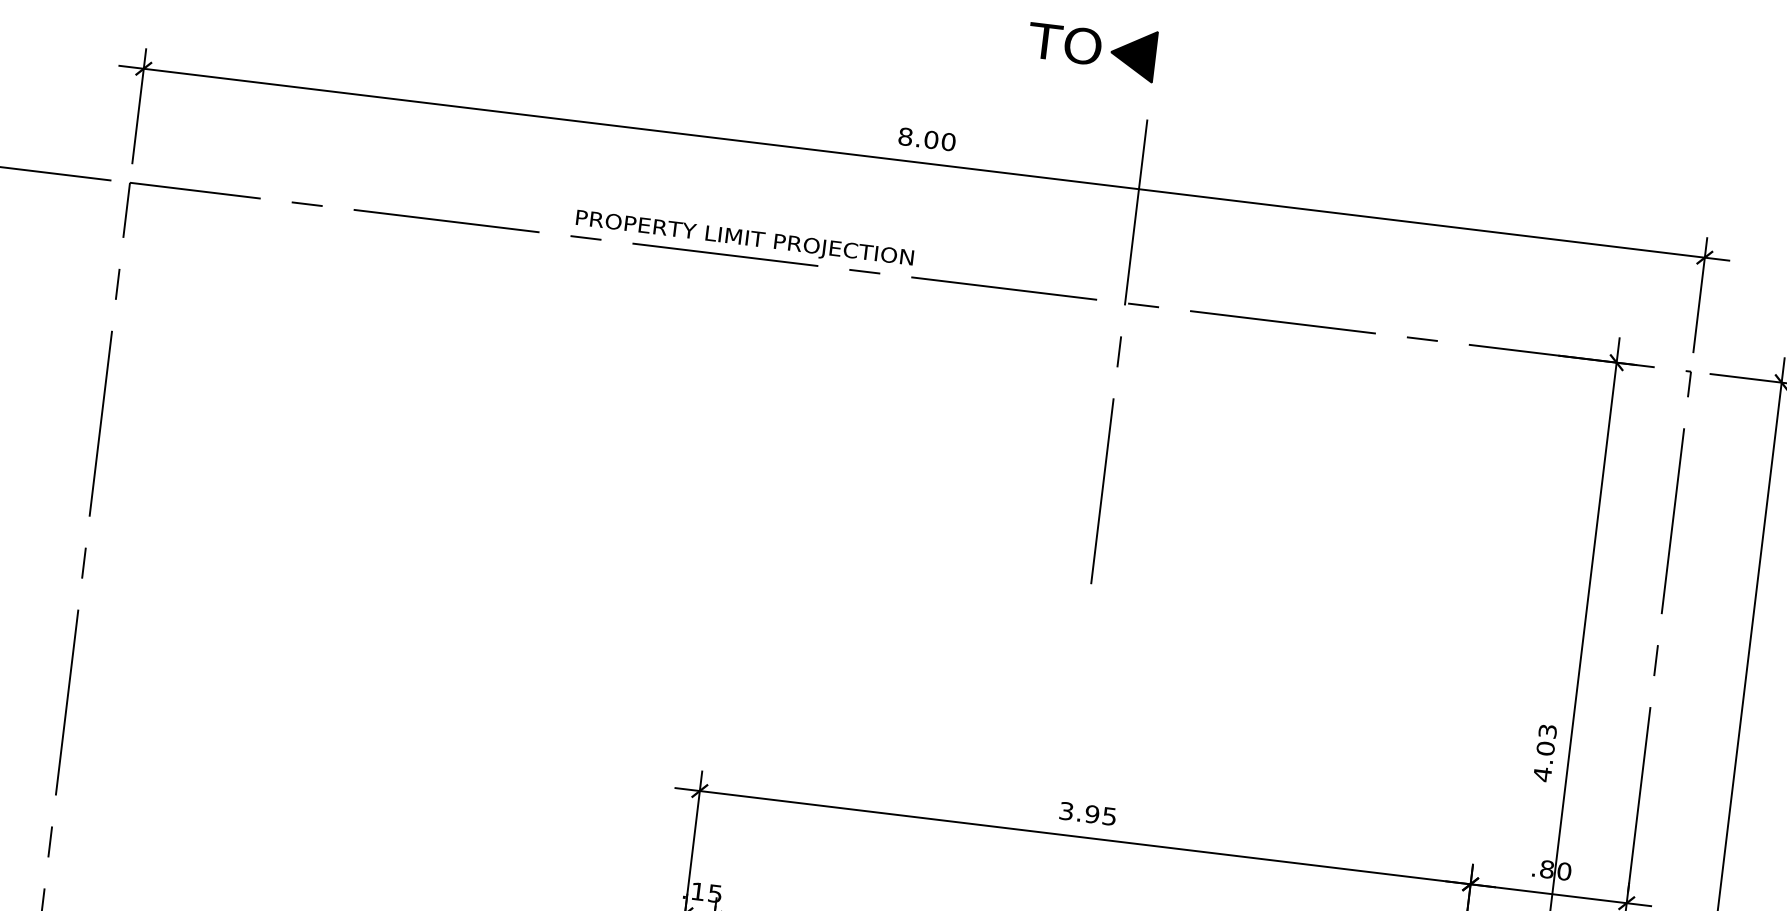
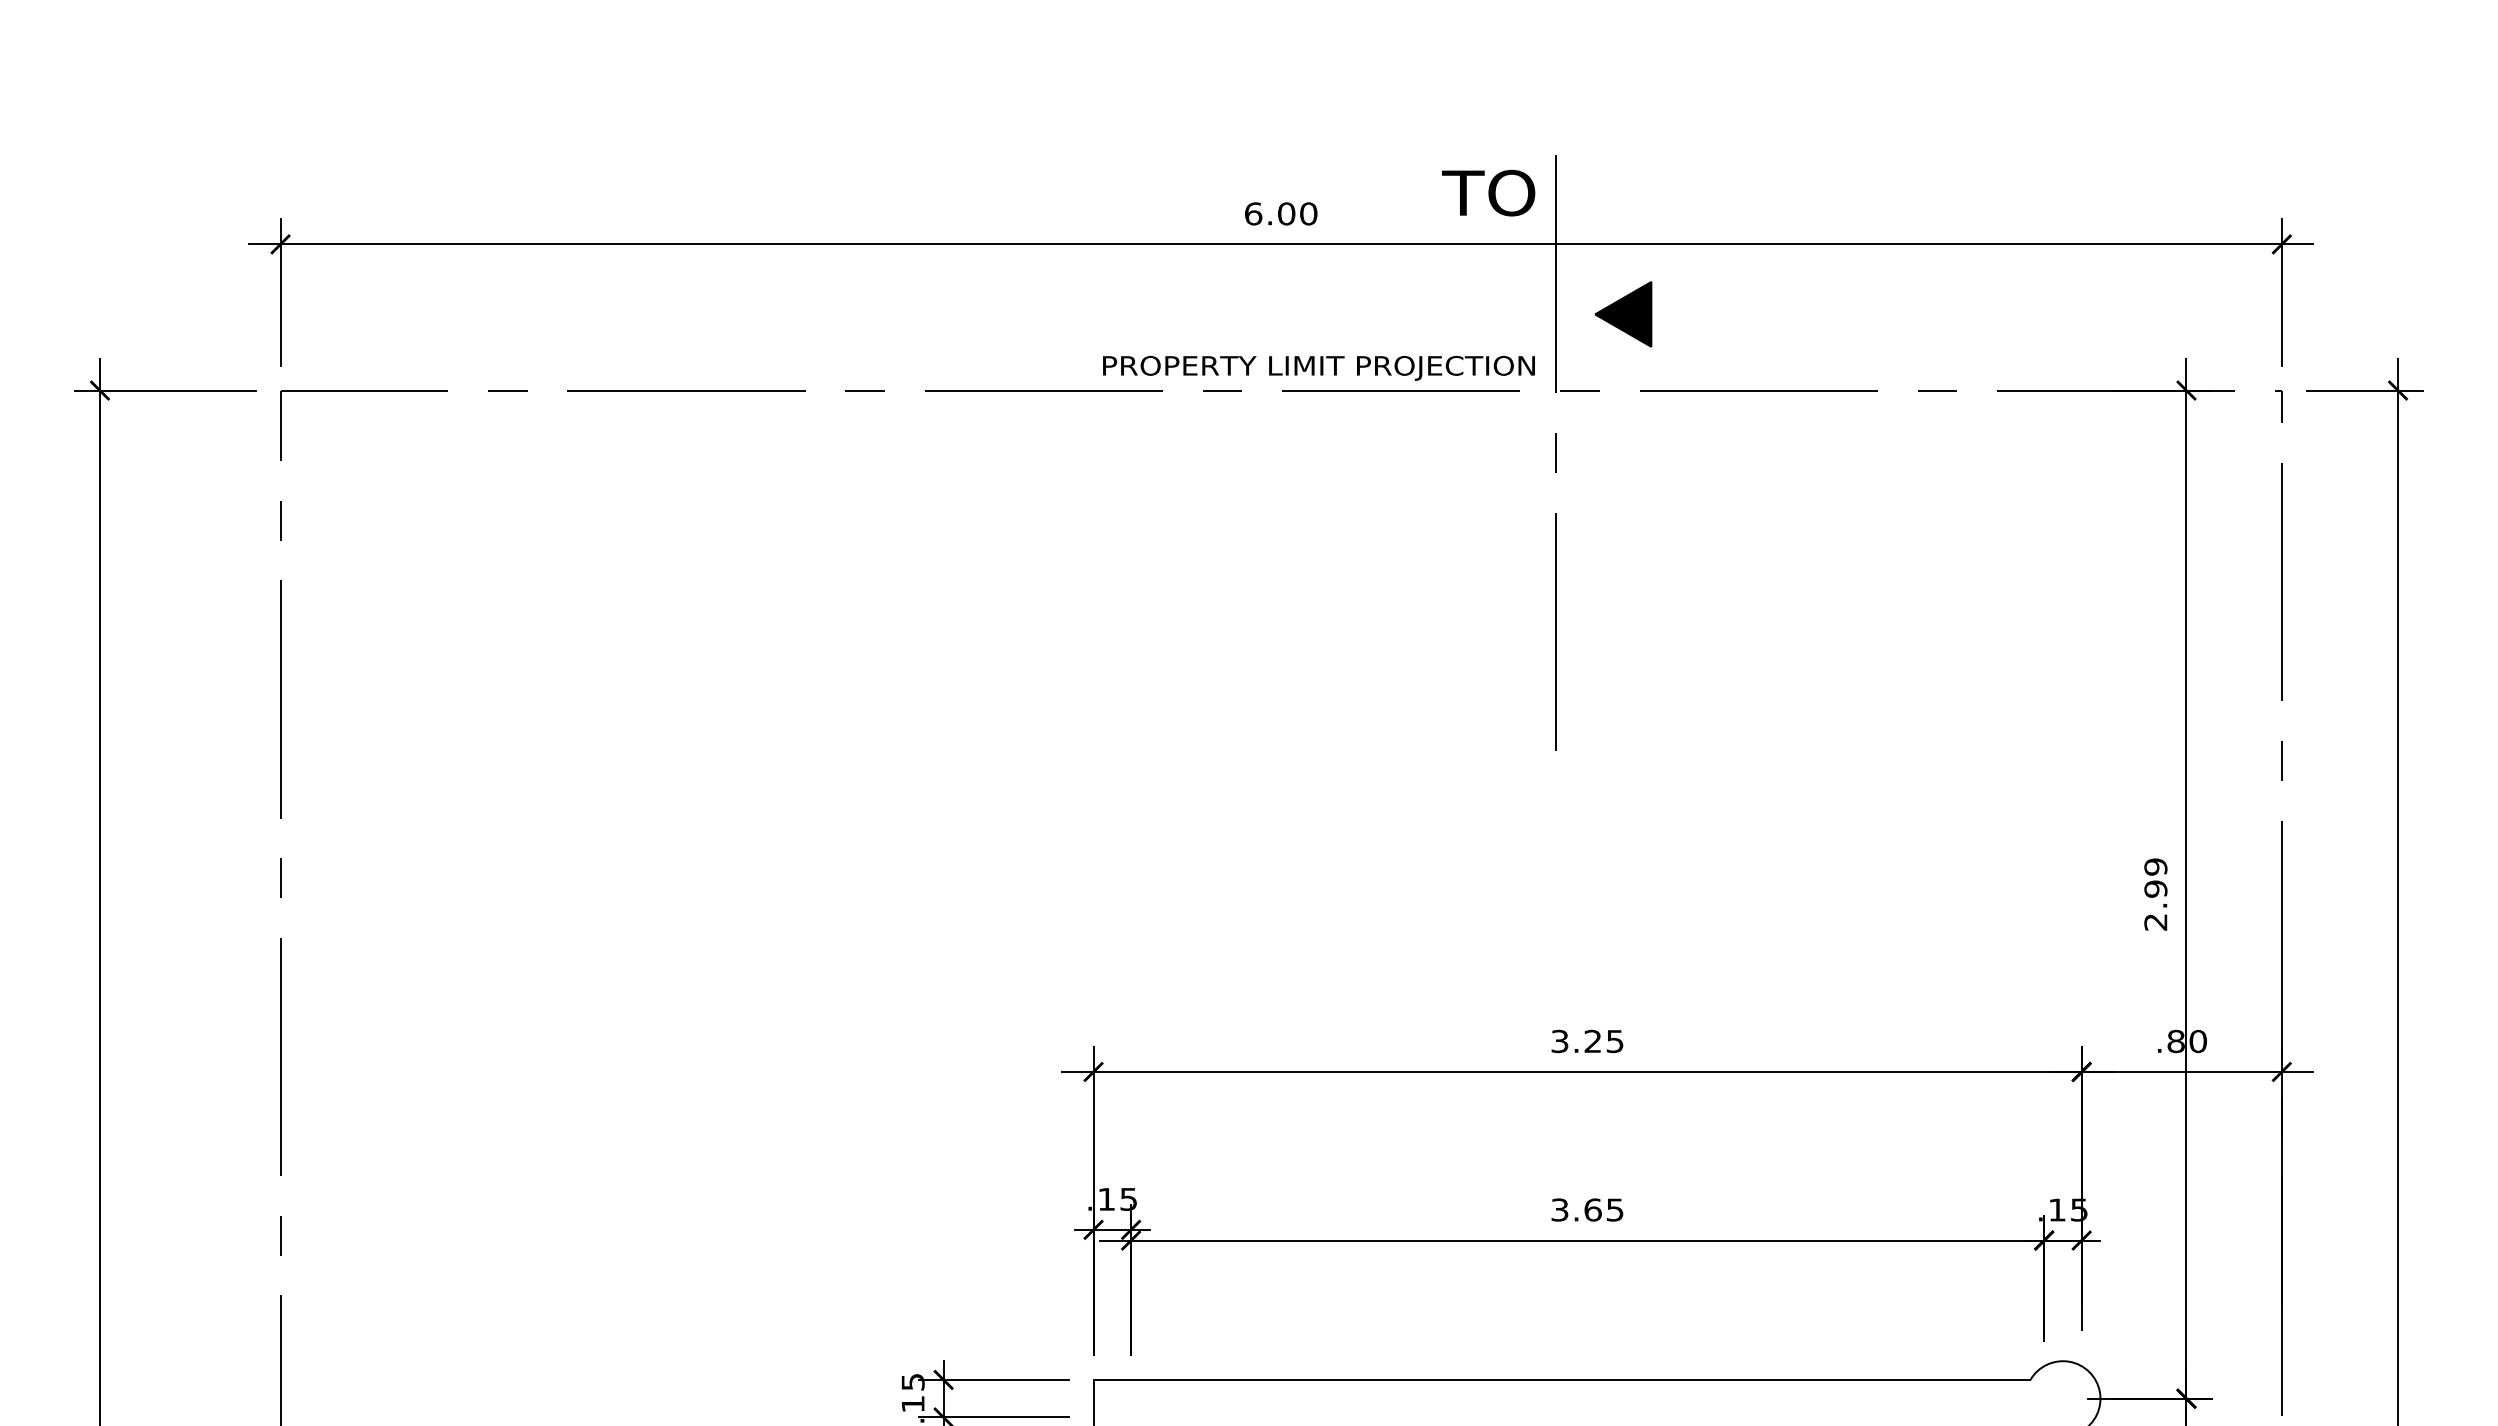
text: (1064, 43) -> (1488, 192), moved
part: (1133, 54) -> (1623, 314), moved
text: (905, 136) -> (1253, 213), 8.00 -> 6.00
text: (744, 238) -> (1318, 367), moved
text: (1544, 752) -> (2155, 894), 4.03 -> 2.99
text: (1091, 814) -> (1592, 1041), 3.95 -> 3.25

